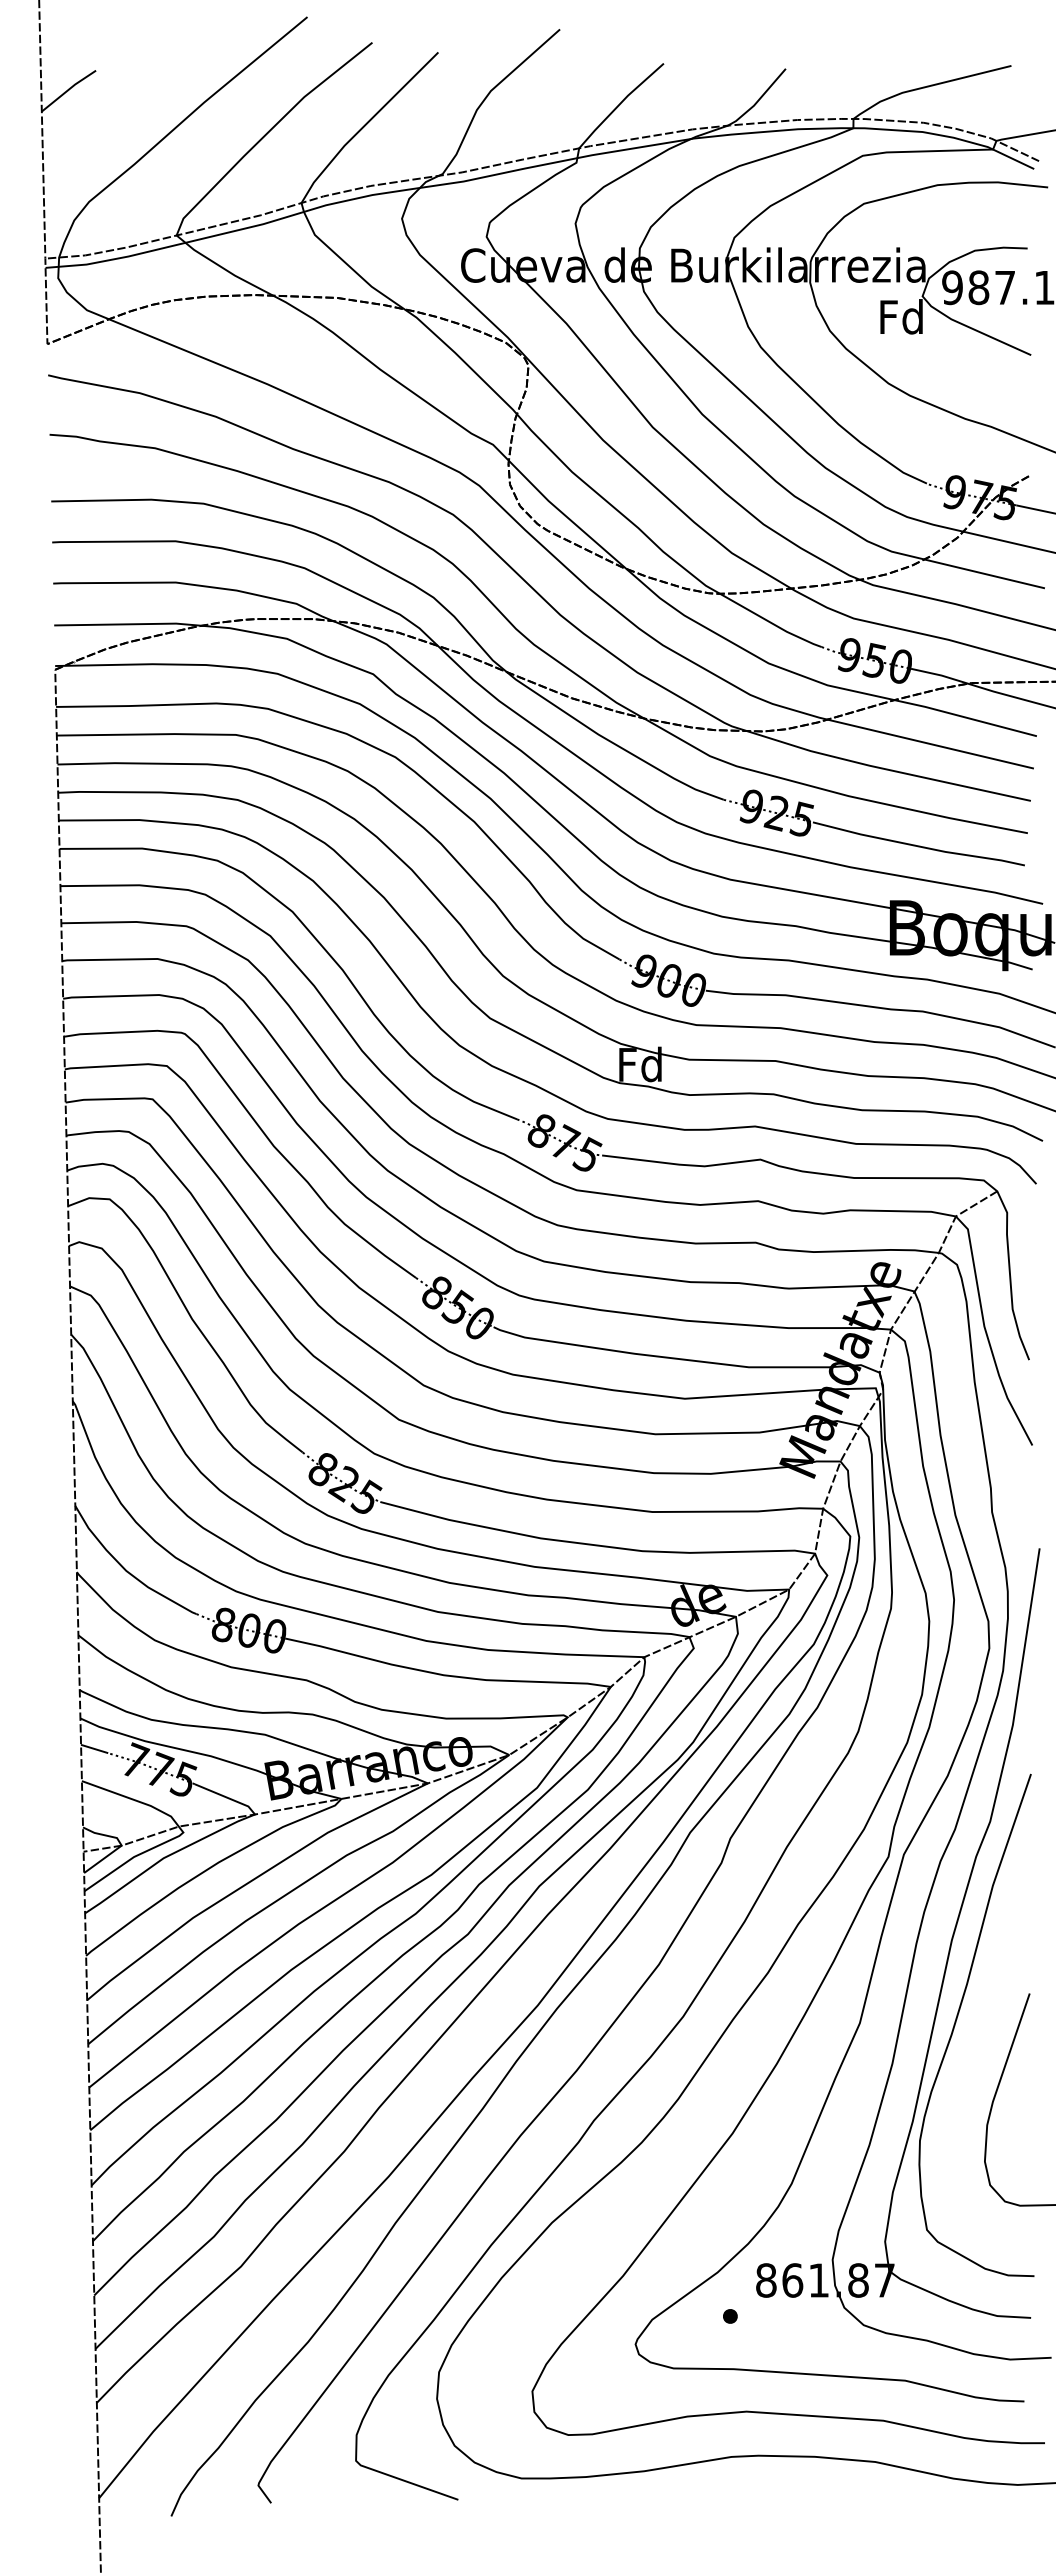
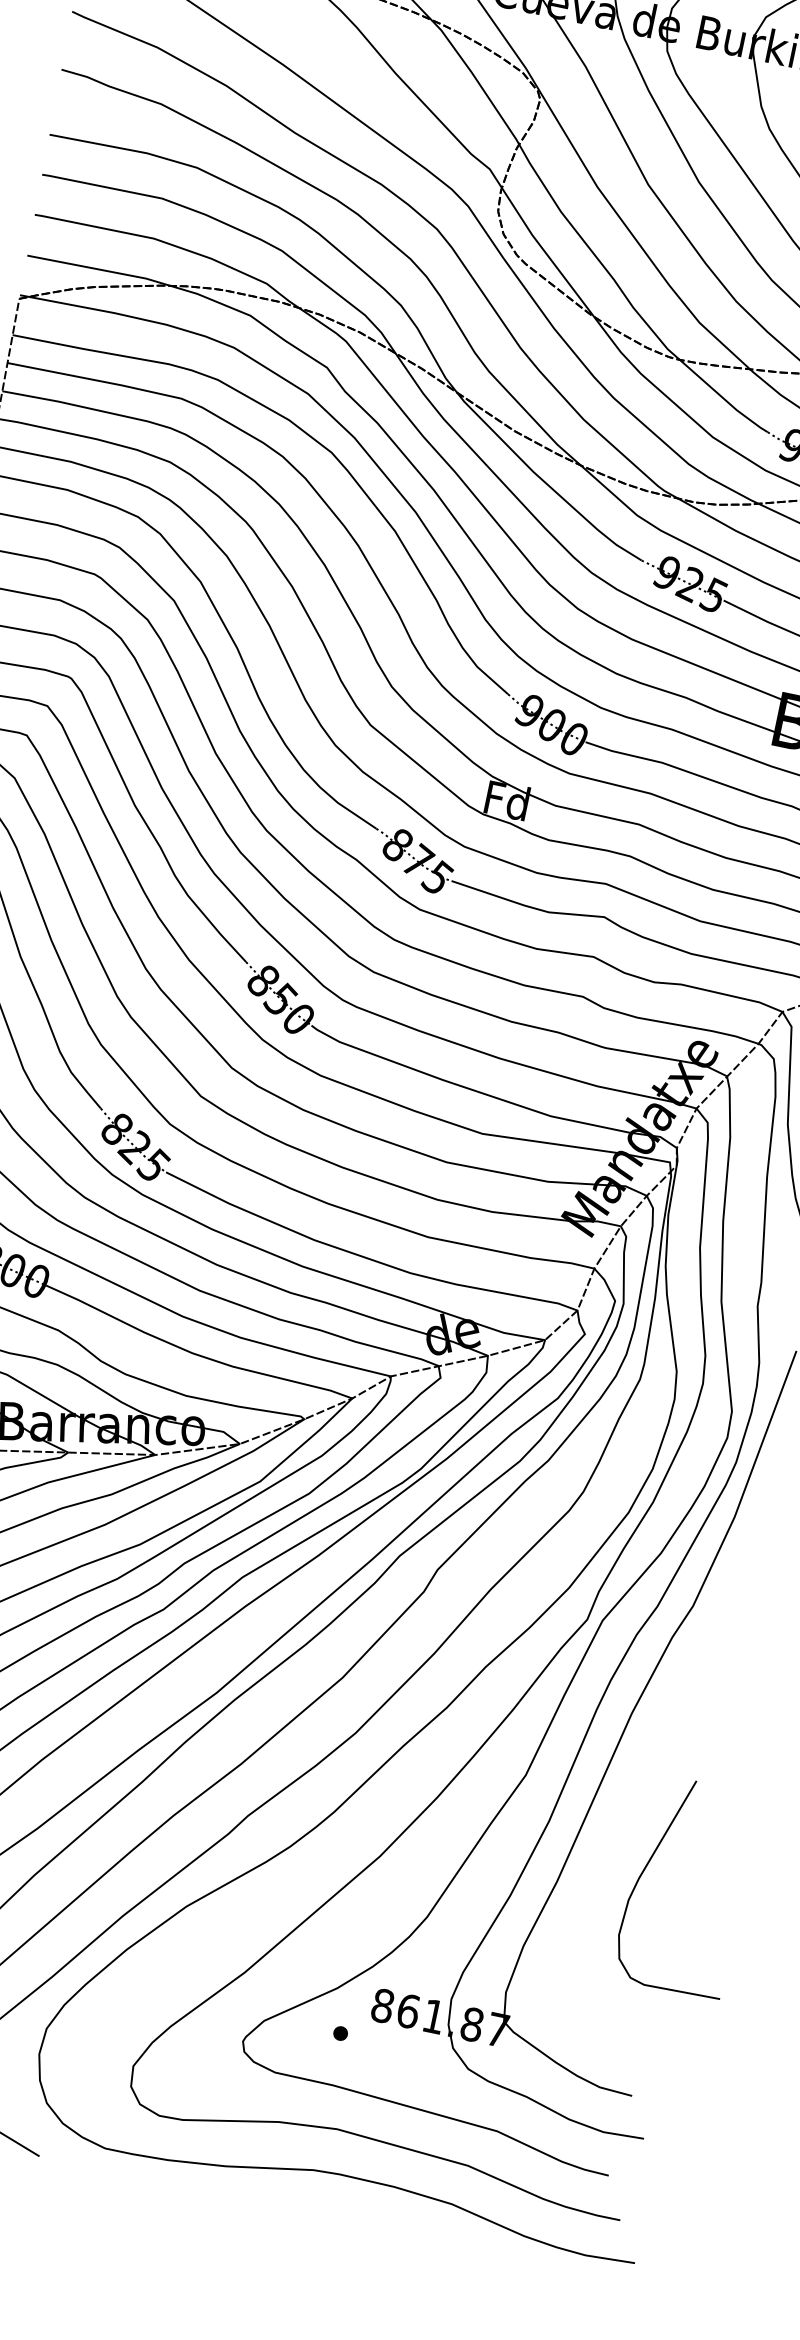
curve: (957, 2019) -> (621, 1791), removed

